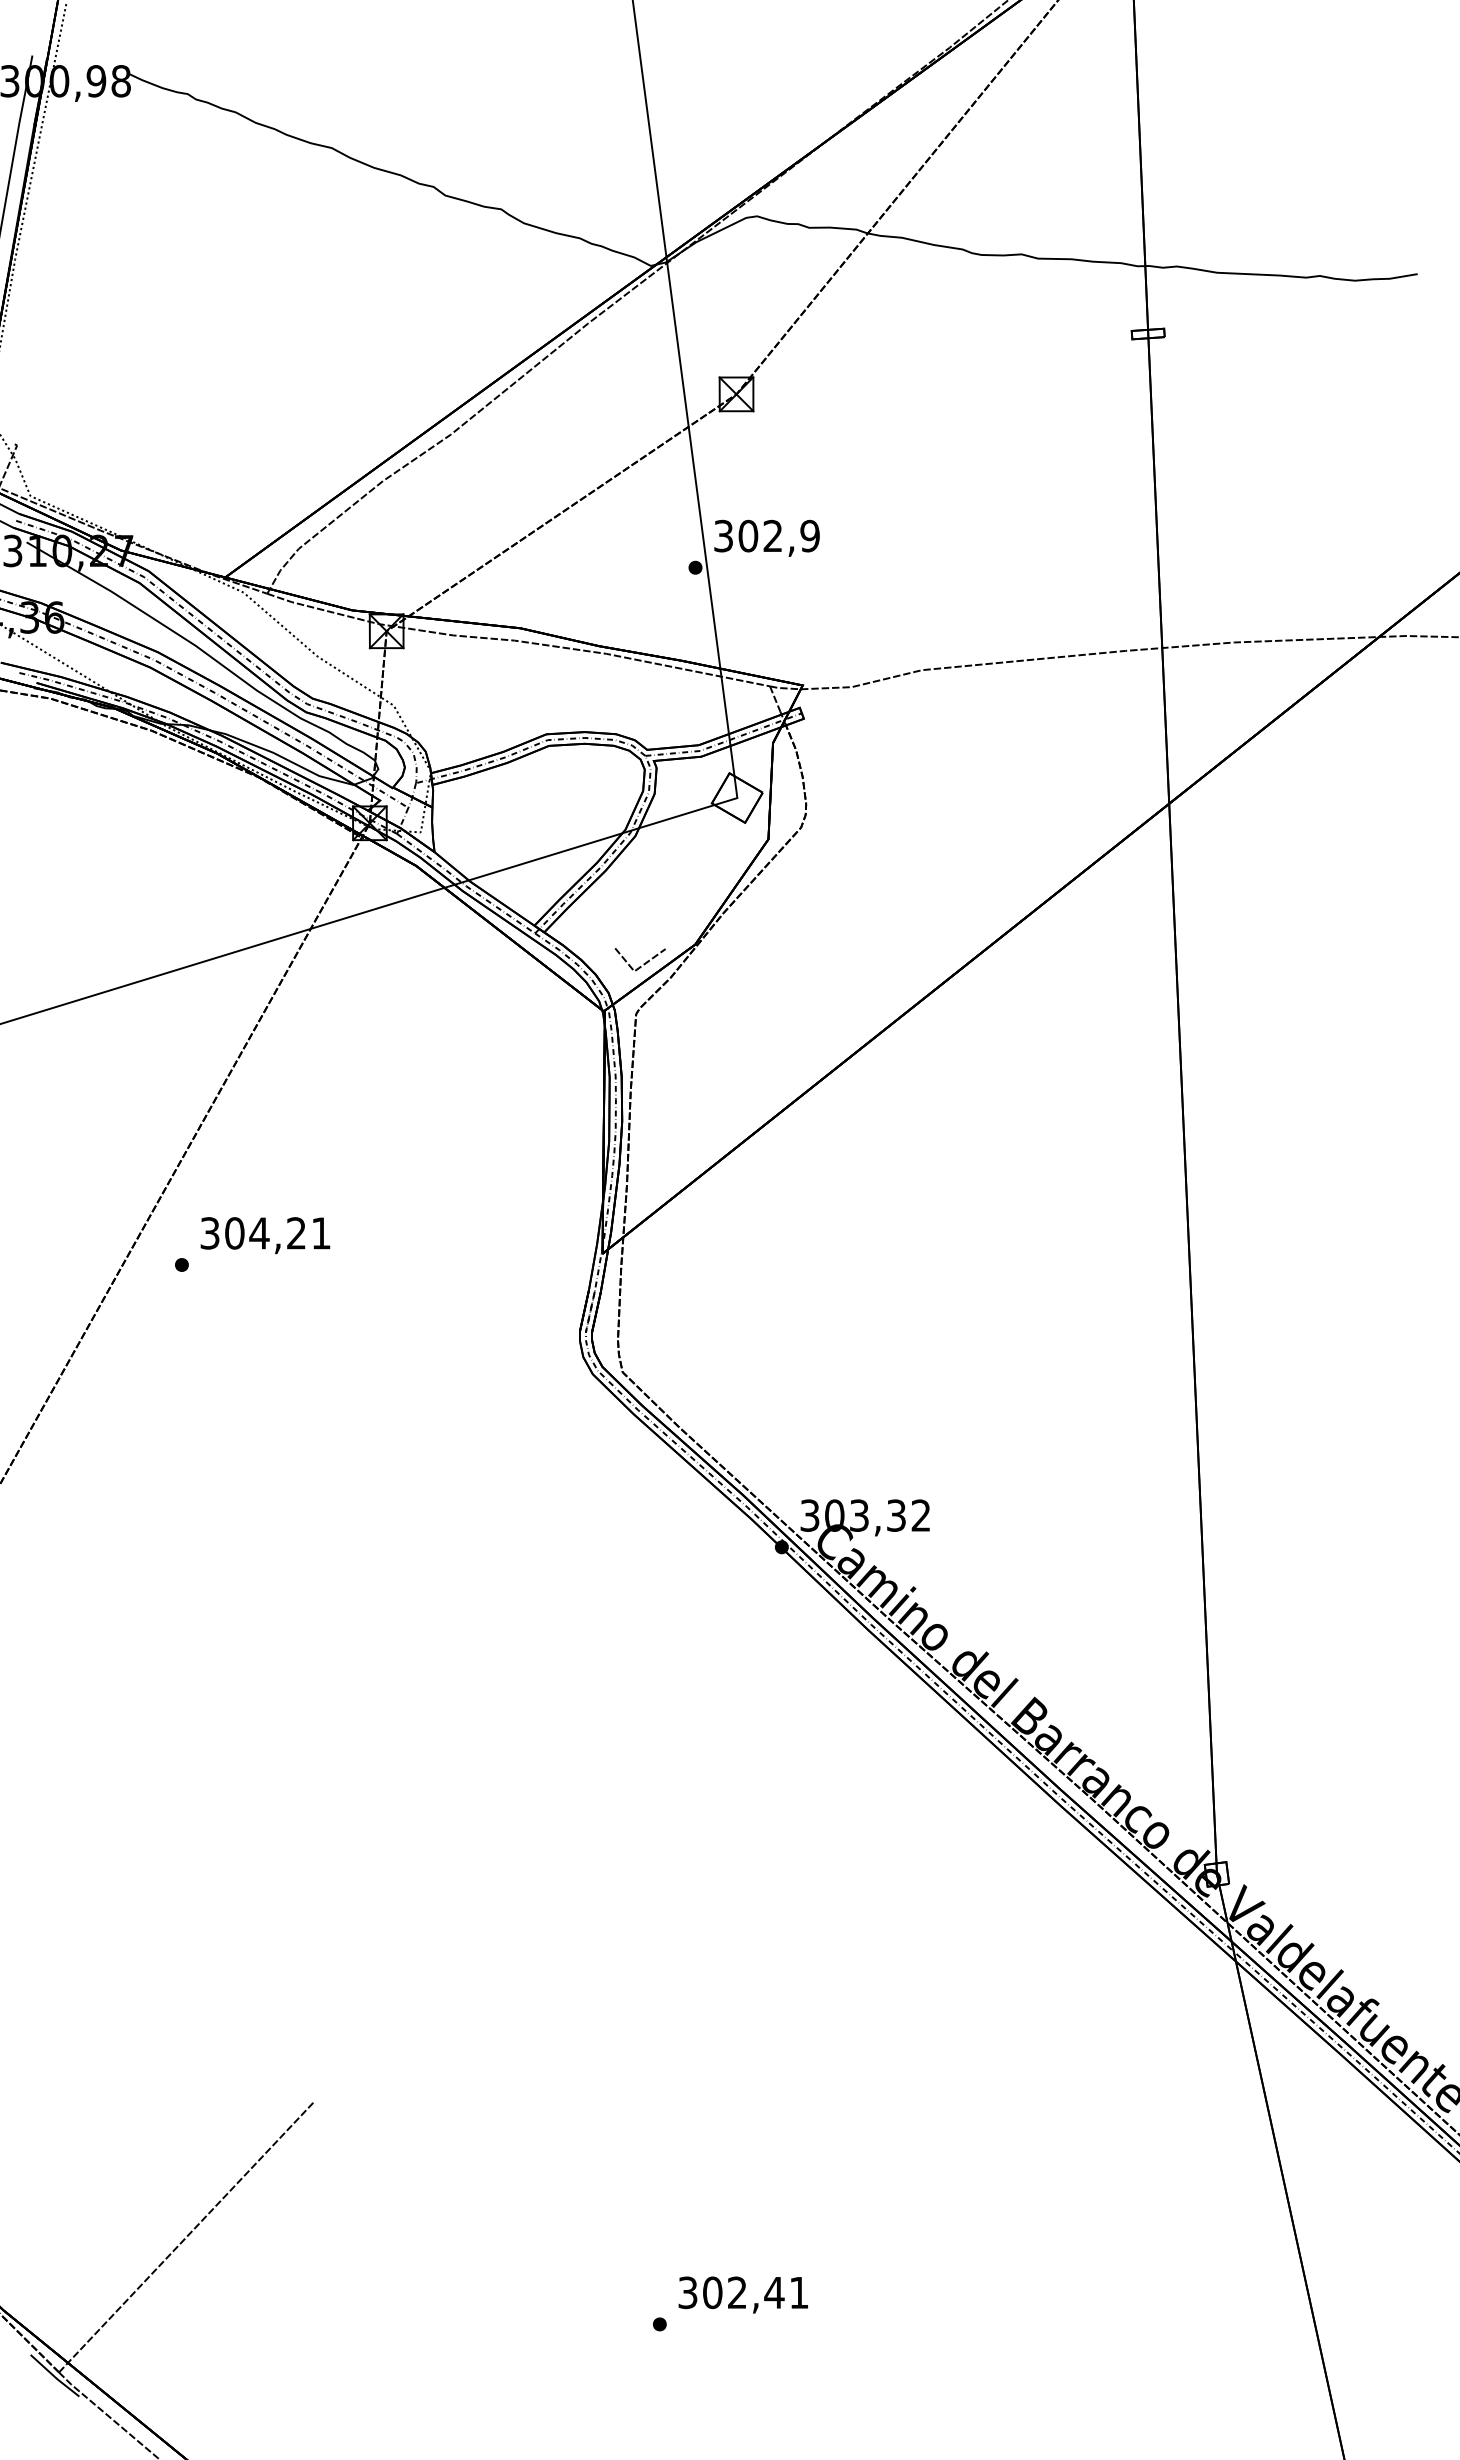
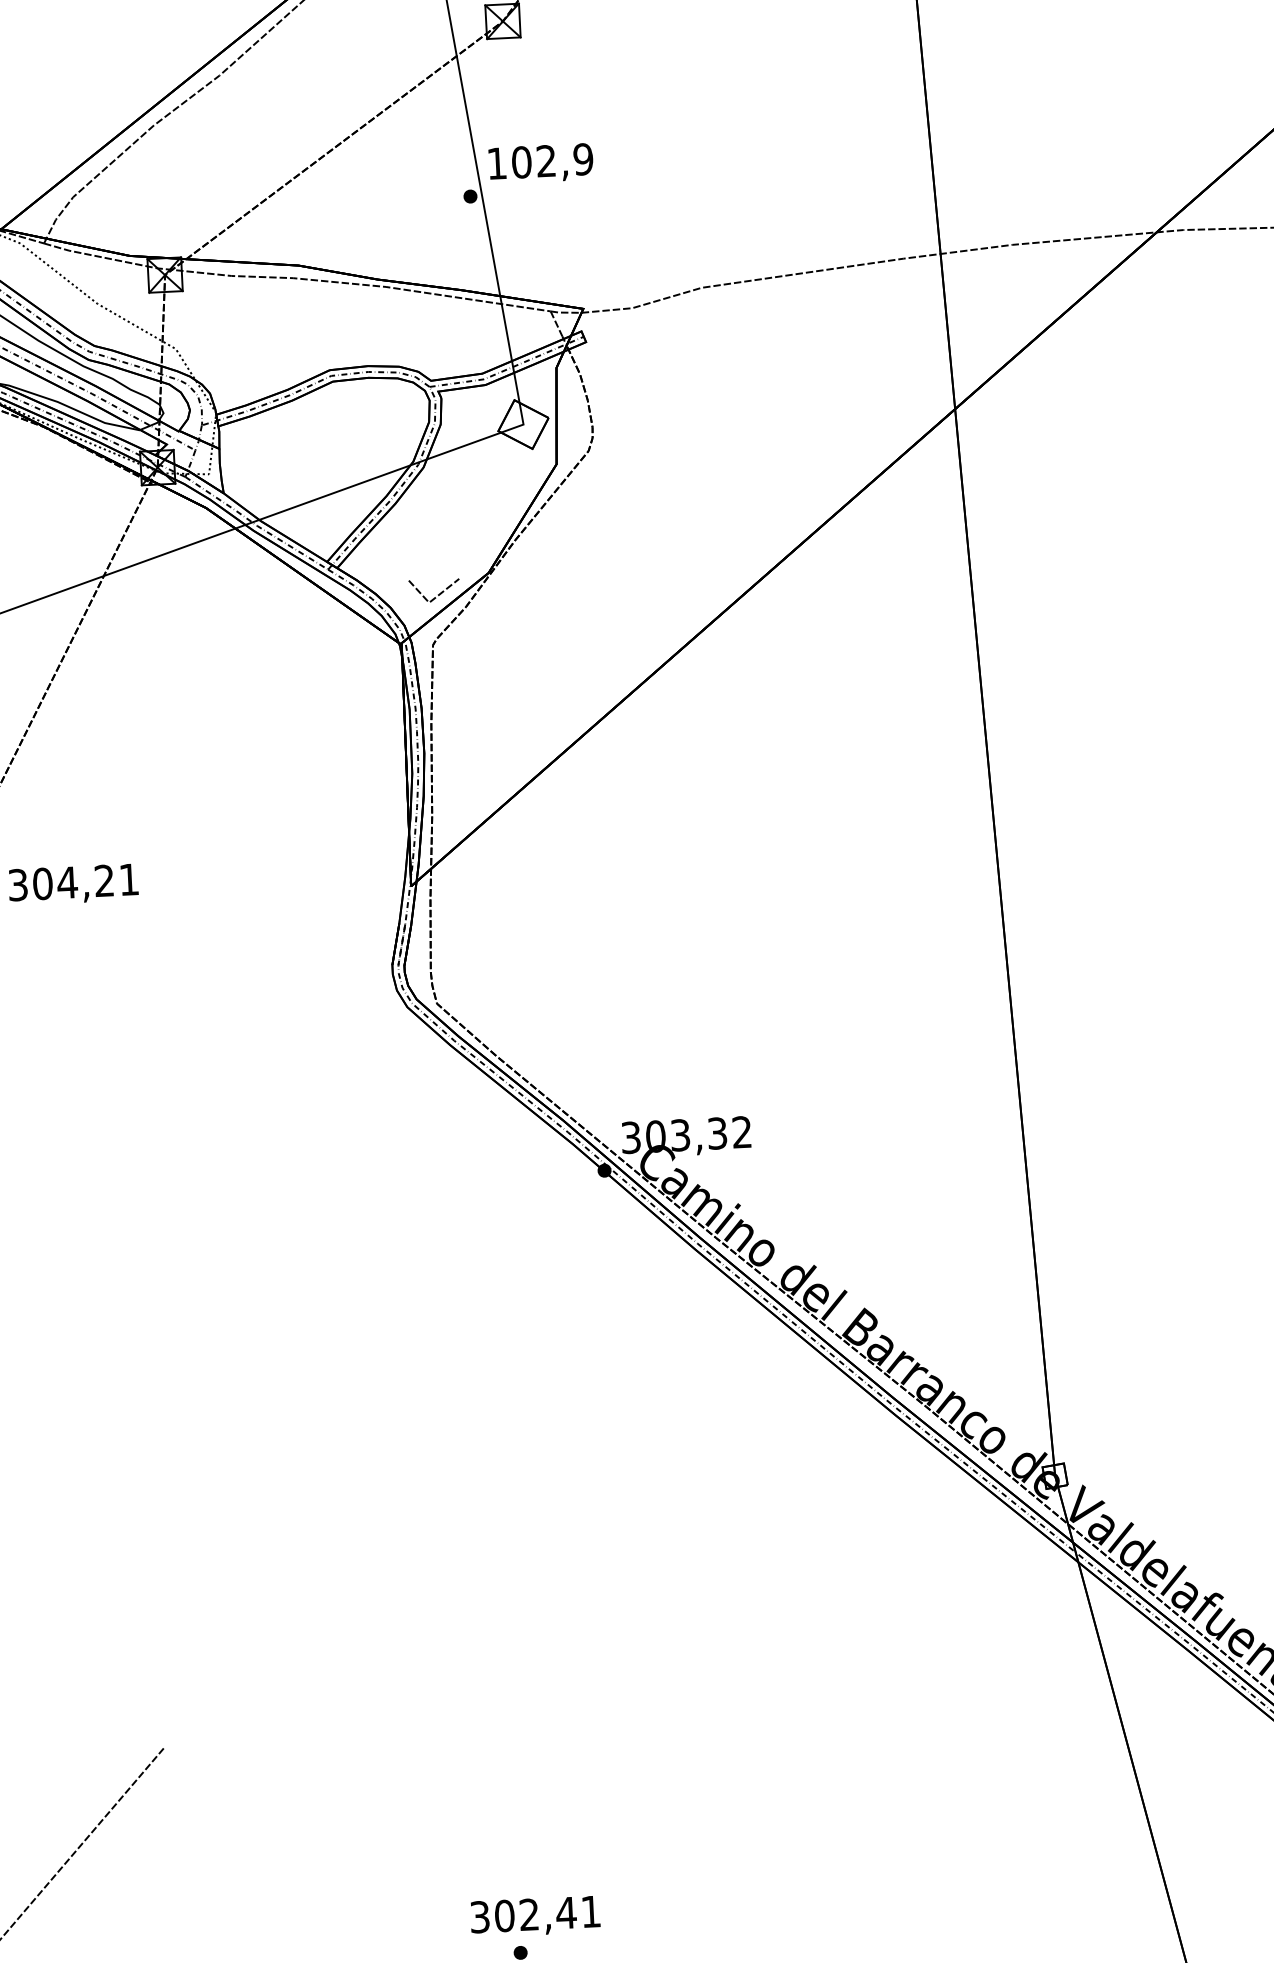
text: (723, 535) -> (496, 162), 302,9 -> 102,9
text: (742, 2294) -> (534, 1916), moved

